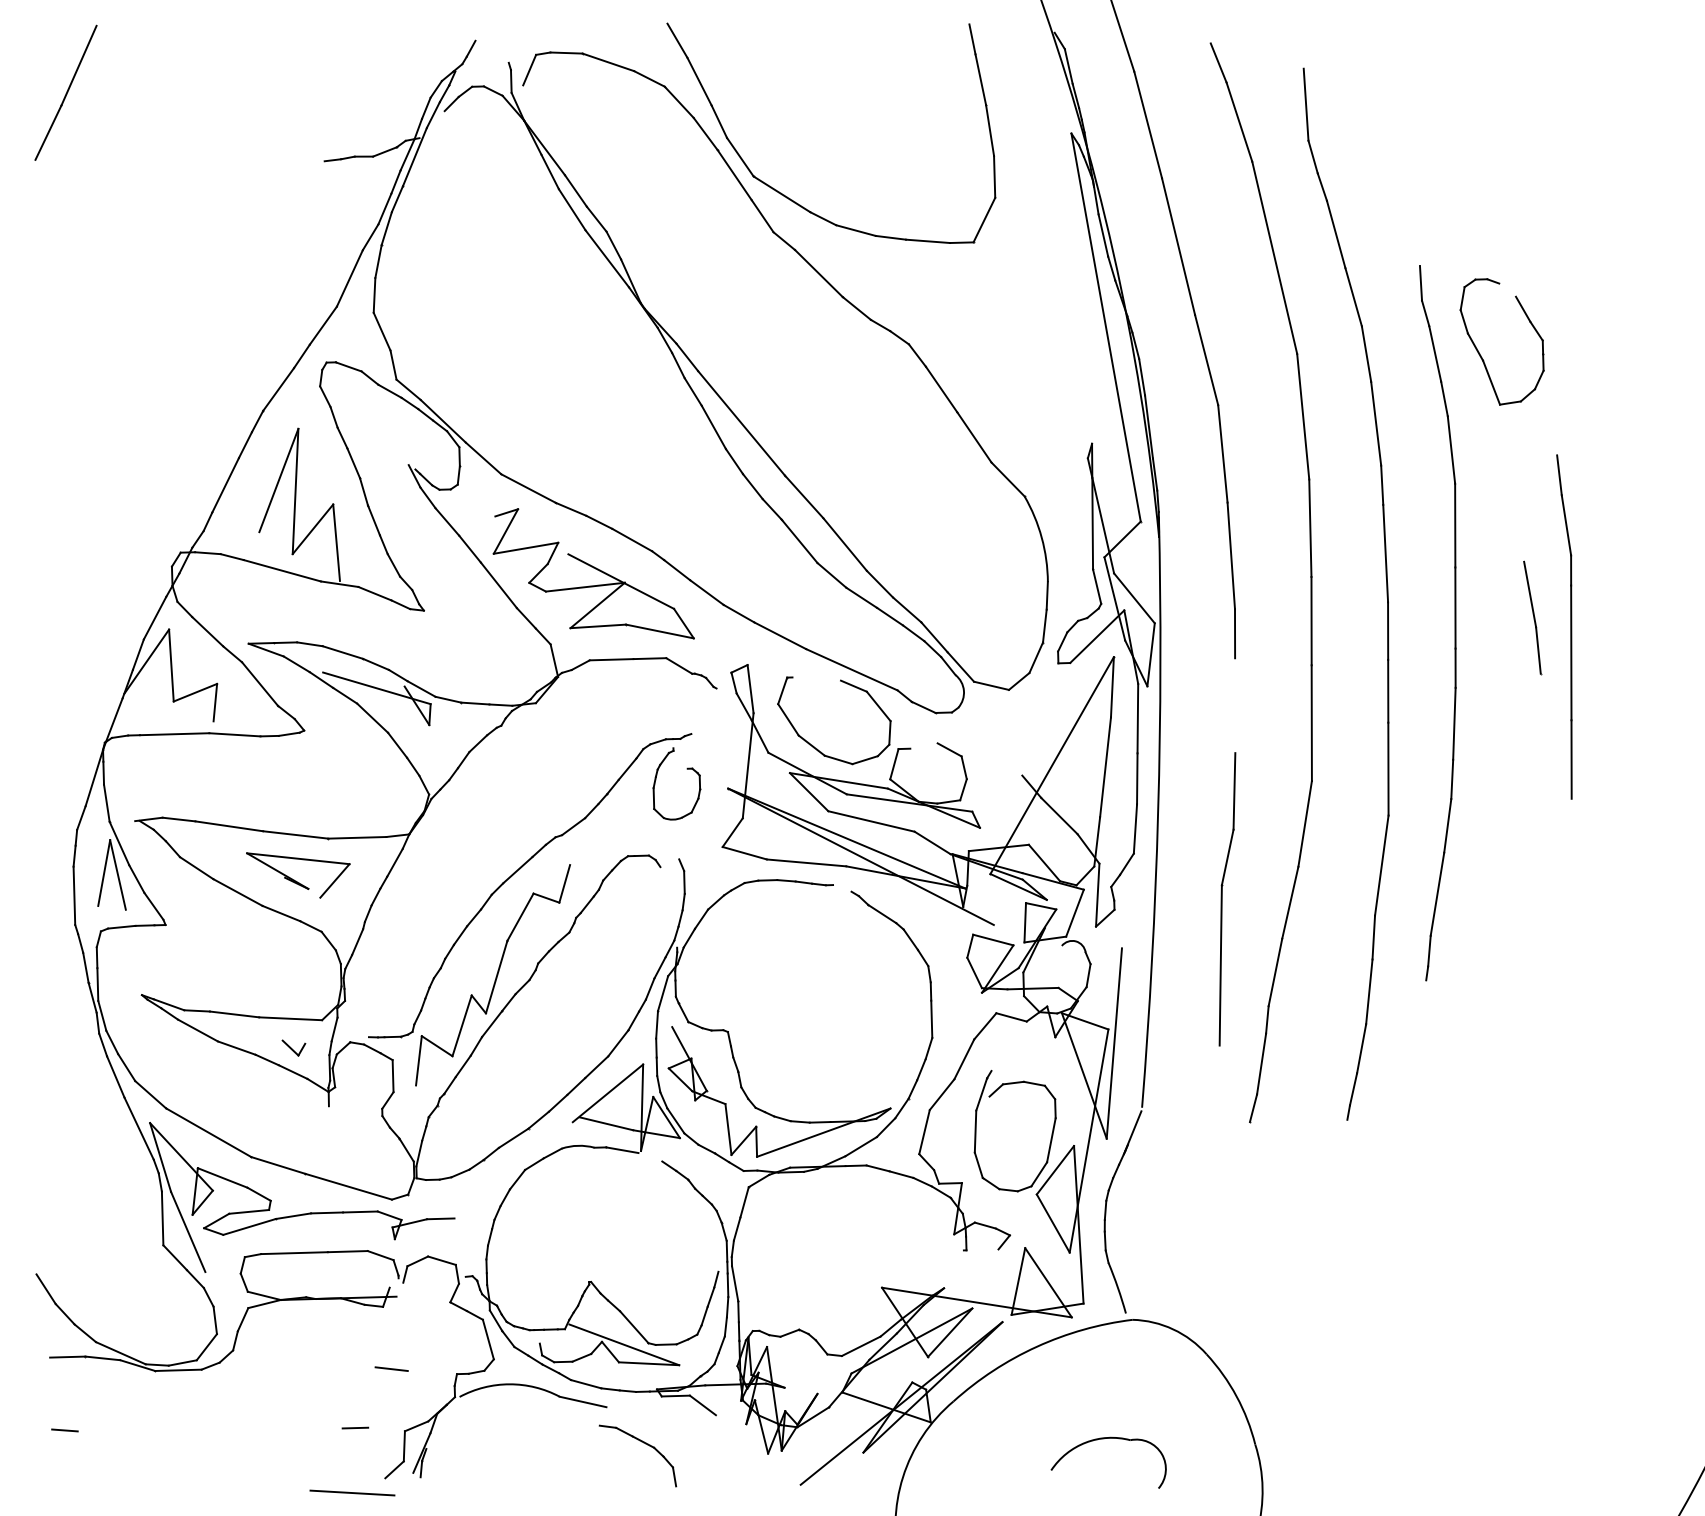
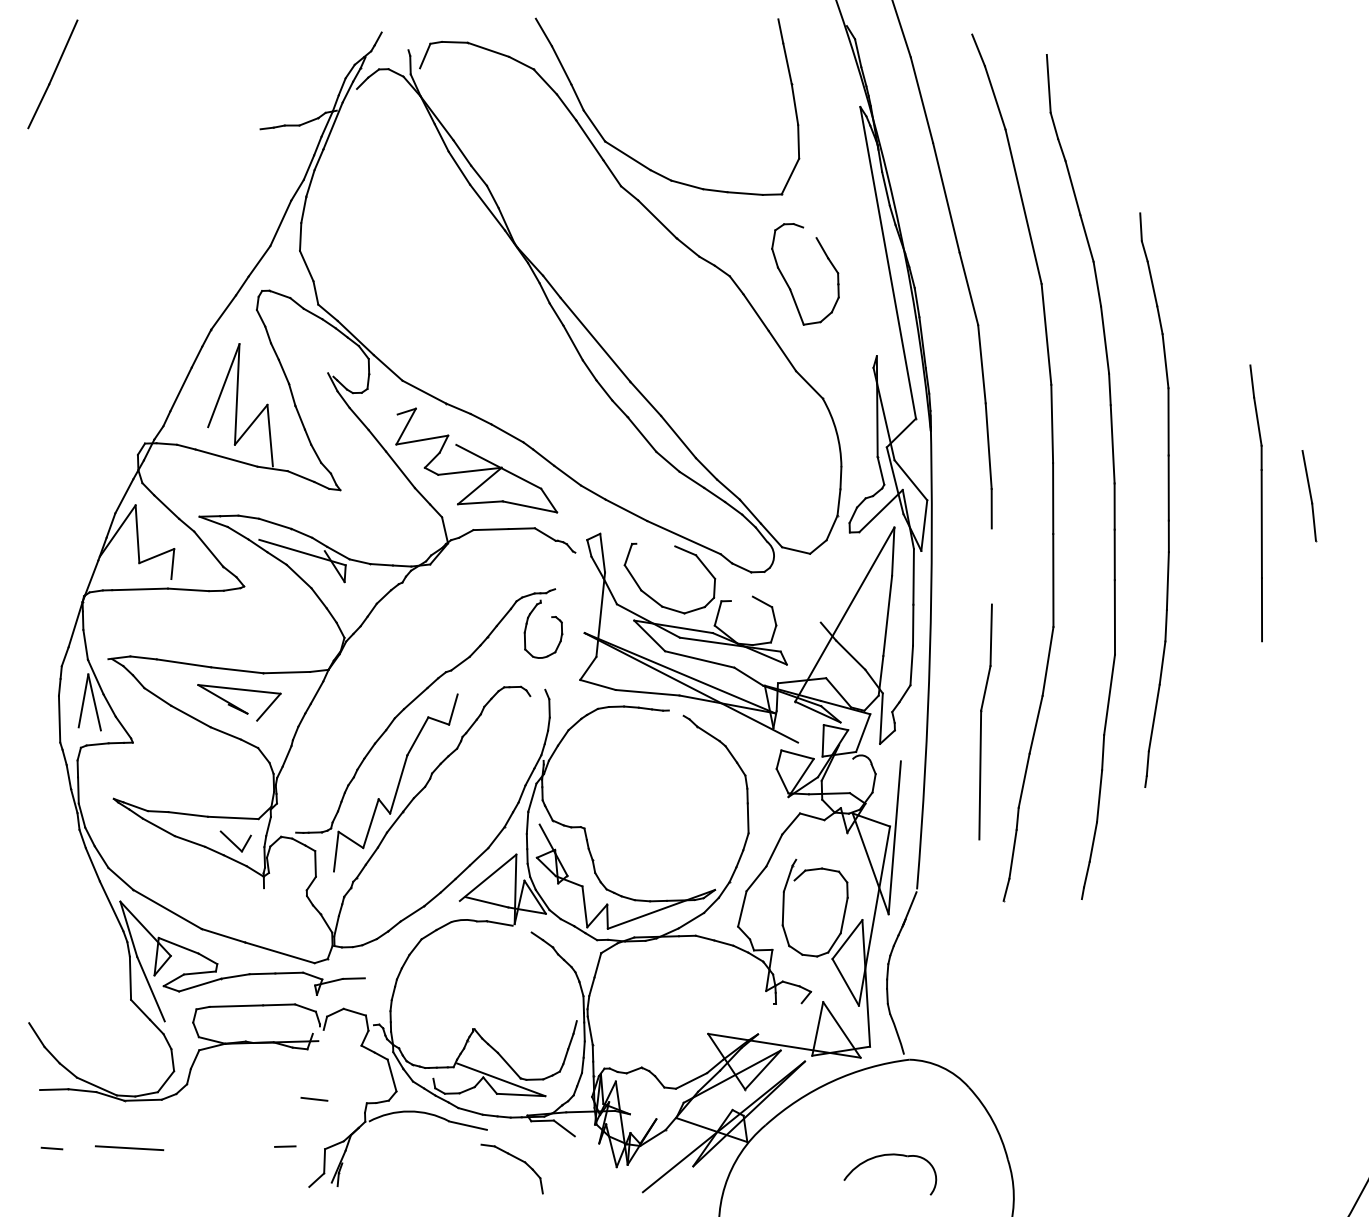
part: (1480, 353) -> (788, 283), moved
part: (1532, 617) -> (1309, 495), moved
part: (293, 1047) -> (235, 840), size x1.67
line: (352, 1492) -> (129, 1147), moved

